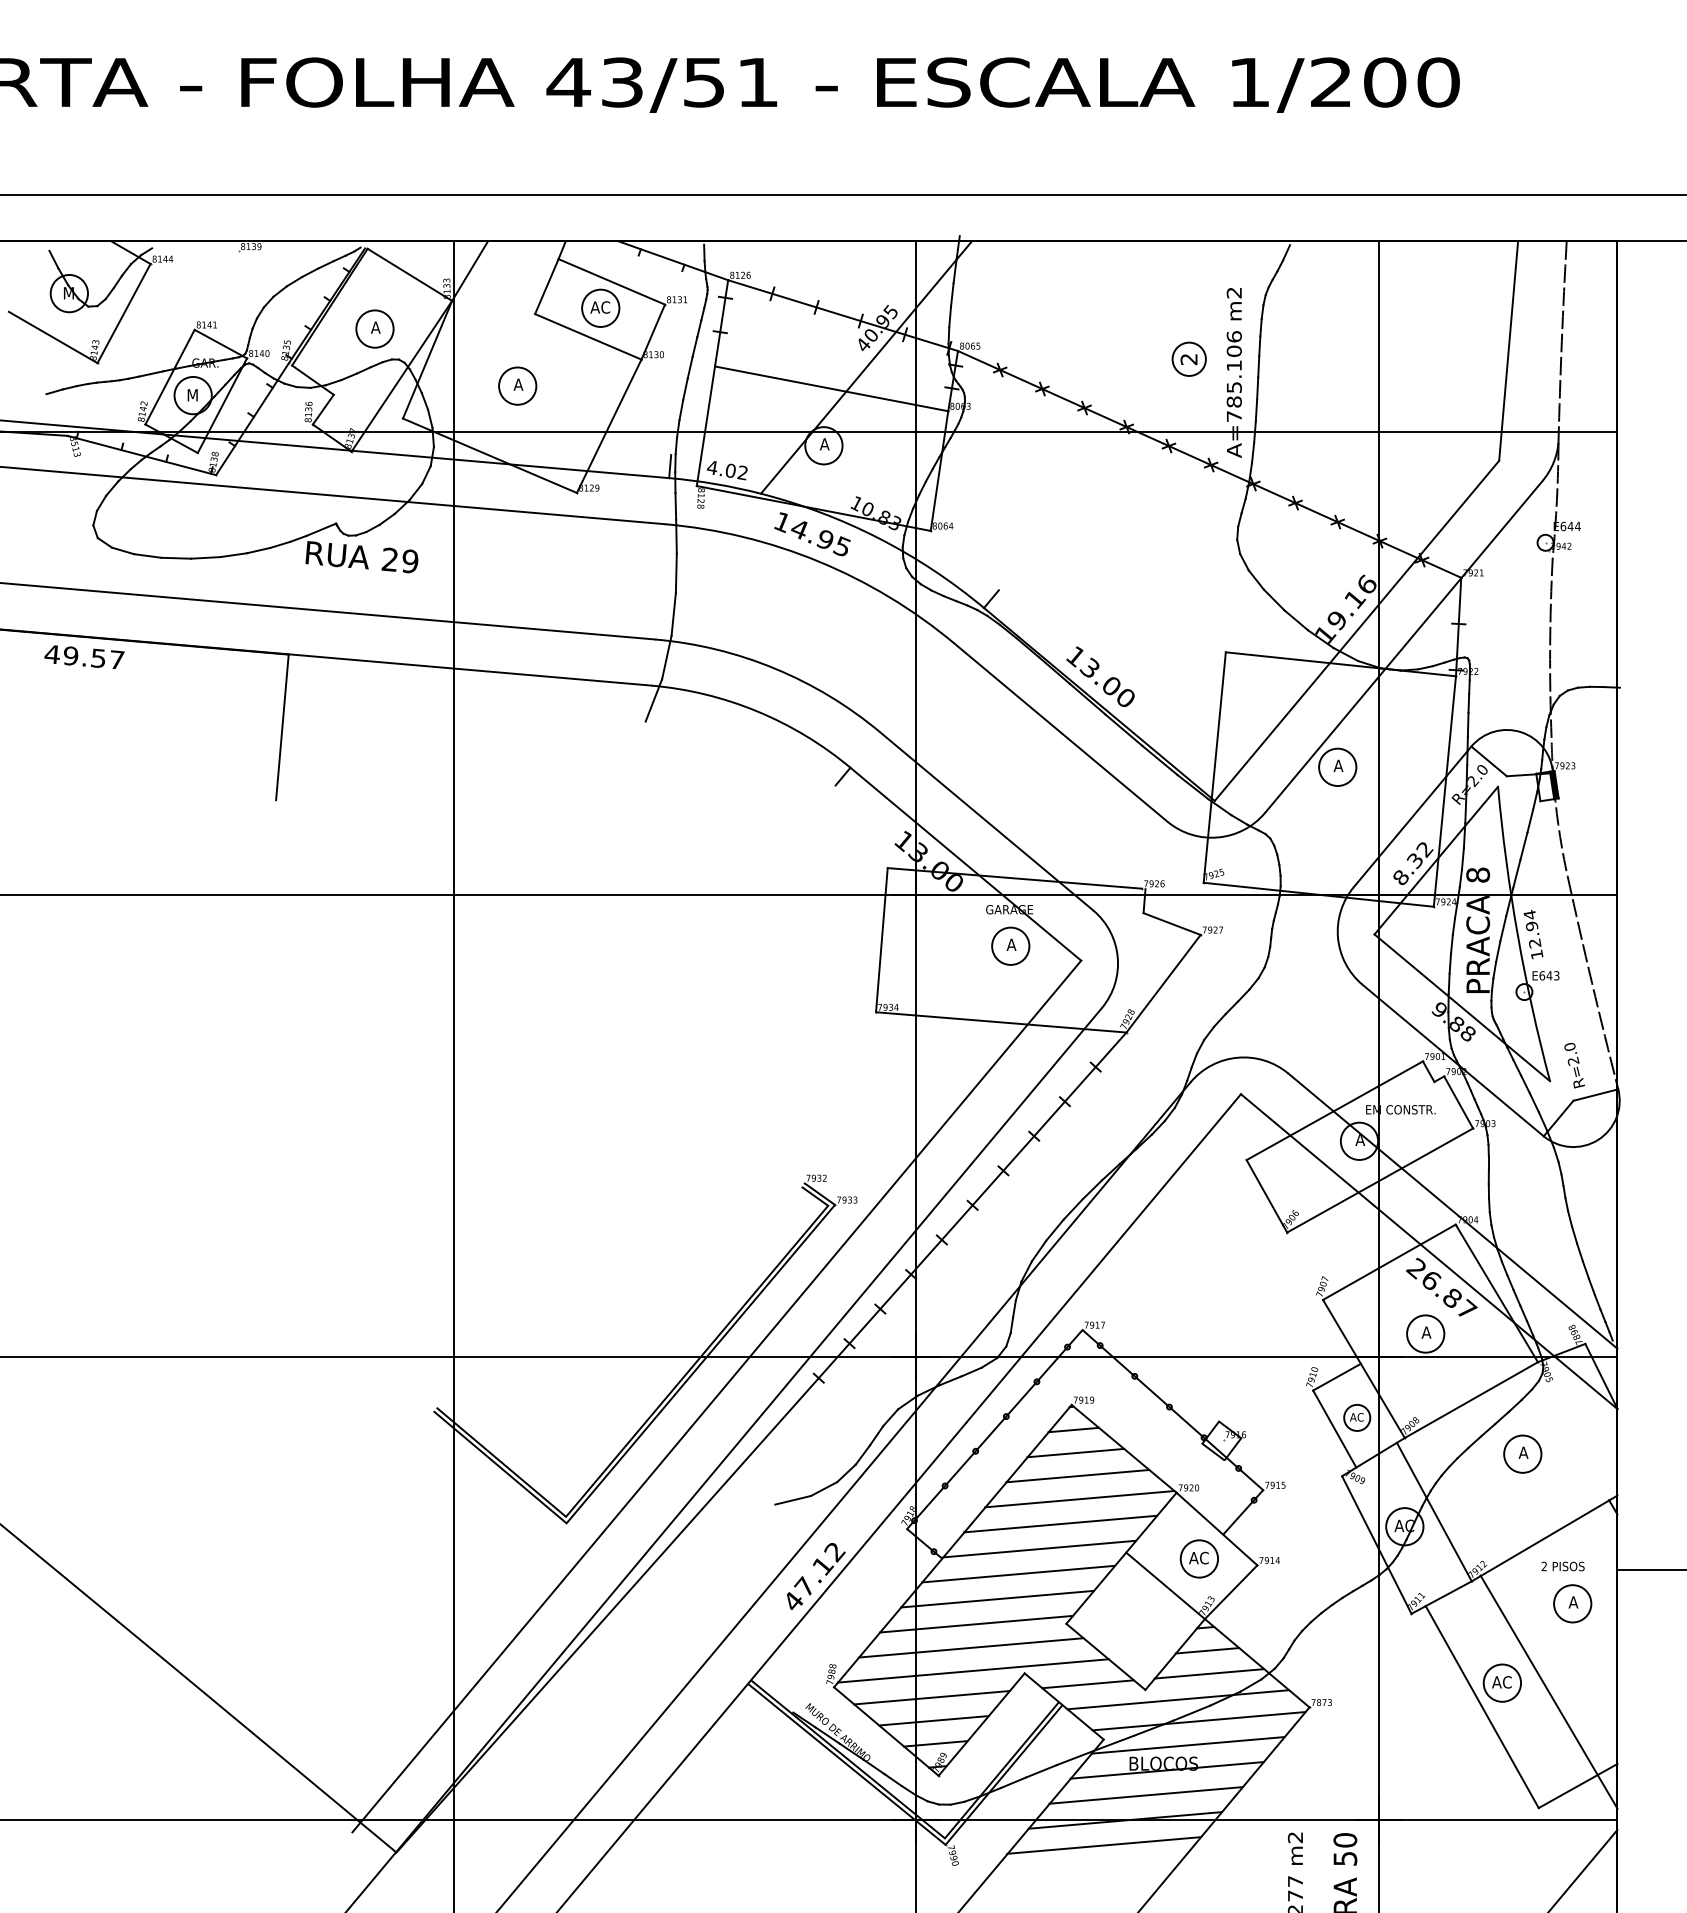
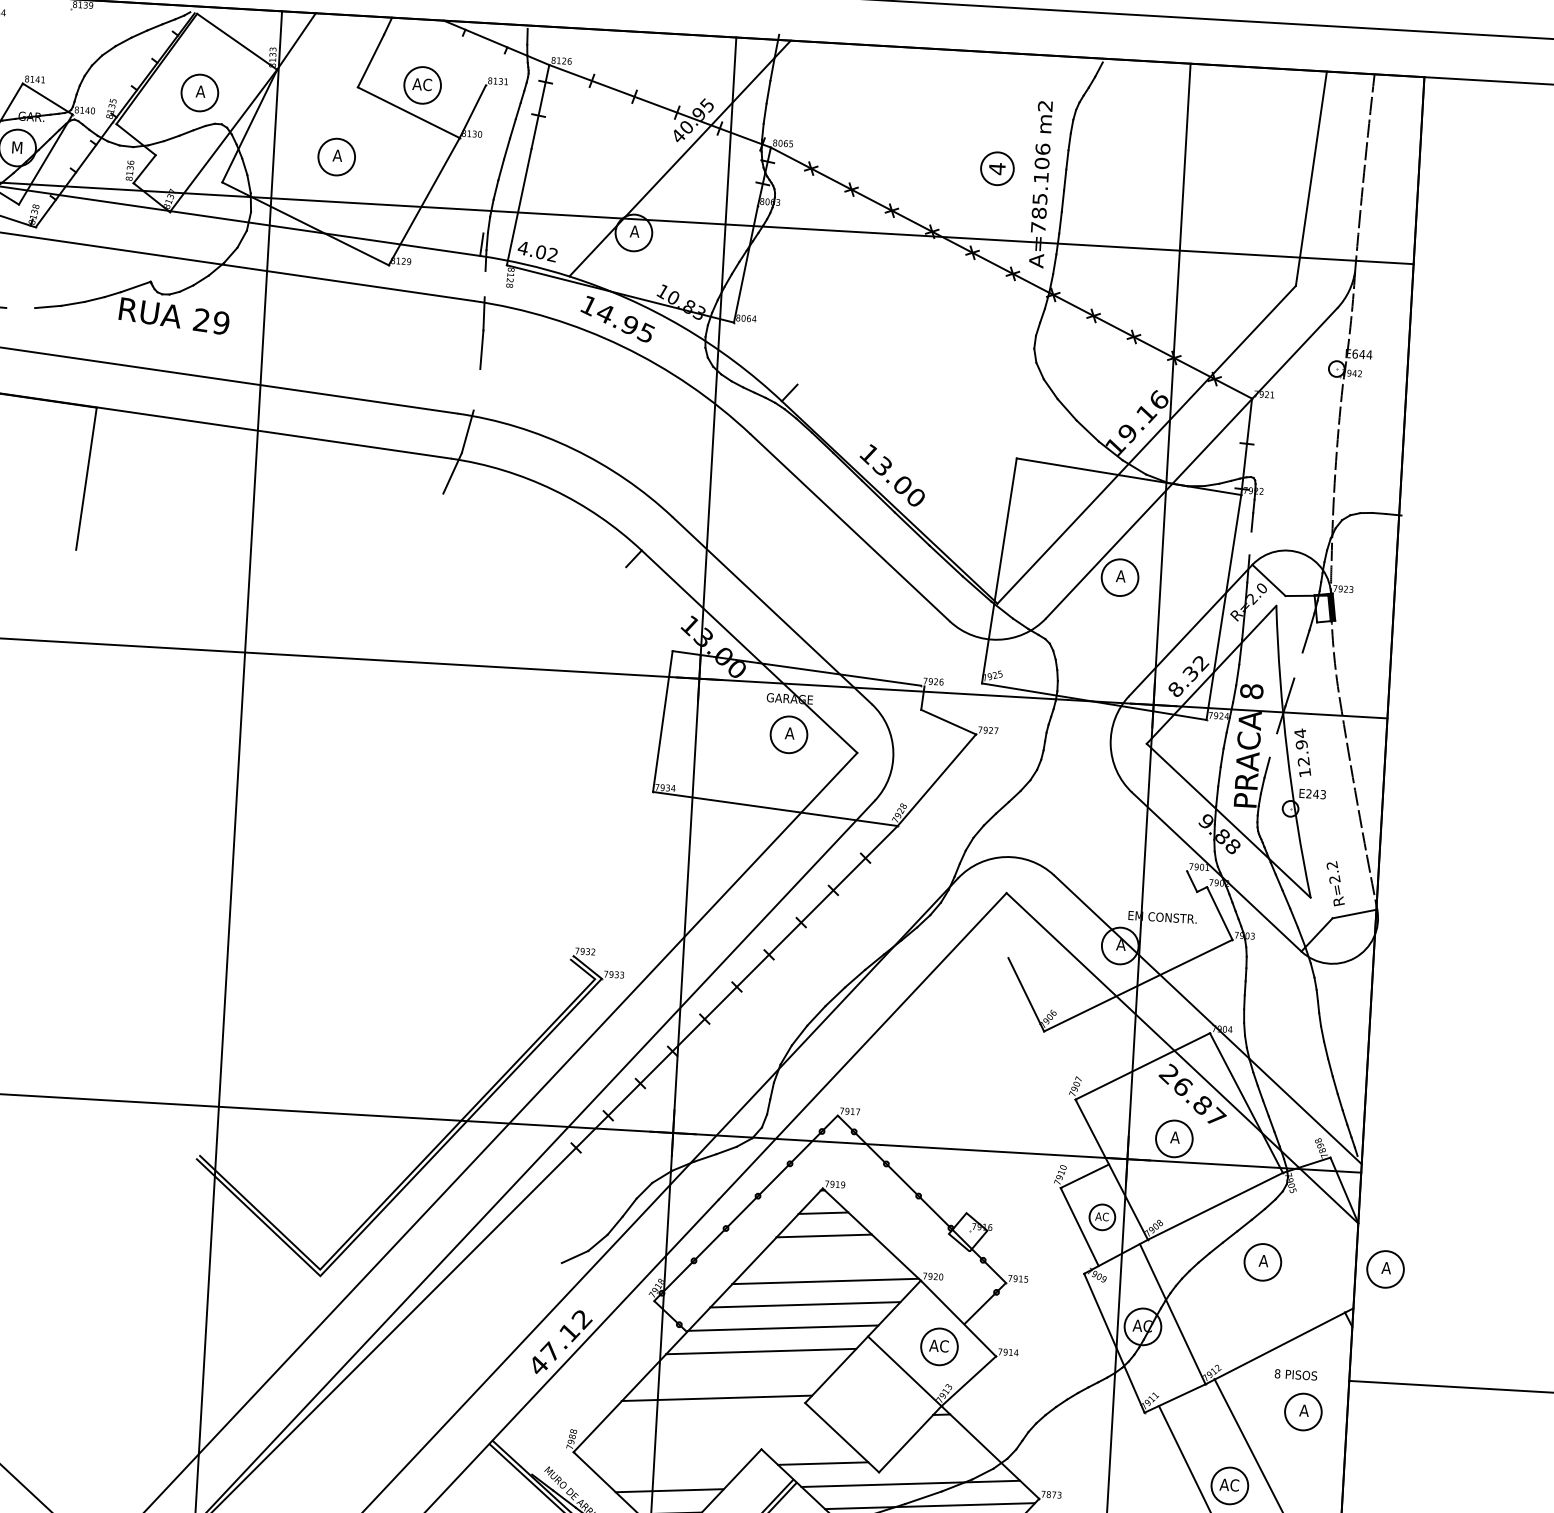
line: (611, 281) -> (434, 59), removed
text: (1188, 359) -> (996, 168), 2 -> 4
line: (831, 388) -> (644, 177), removed
line: (675, 506) -> (484, 284), removed
line: (205, 557) -> (20, 307), removed
line: (673, 613) -> (476, 389), removed
line: (1467, 724) -> (1249, 542), removed
line: (1523, 845) -> (1297, 664), removed
line: (1503, 928) -> (1273, 745), removed
text: (1542, 975) -> (1309, 793), E643 -> E243
text: (1569, 1046) -> (1331, 864), R=2.0 -> R=2.2
line: (1334, 1110) -> (1097, 914), removed
part: (1647, 1453) -> (1385, 1268), added
line: (1077, 1475) -> (824, 1258), removed
line: (793, 1499) -> (544, 1265), removed
text: (1544, 1566) -> (1277, 1373), 2 -> 8
line: (997, 1598) -> (739, 1374), removed
line: (970, 1647) -> (709, 1420), removed
line: (1207, 1650) -> (942, 1437), removed
line: (972, 1670) -> (710, 1443), removed
line: (1209, 1673) -> (942, 1459), removed
line: (931, 1697) -> (668, 1467), removed

